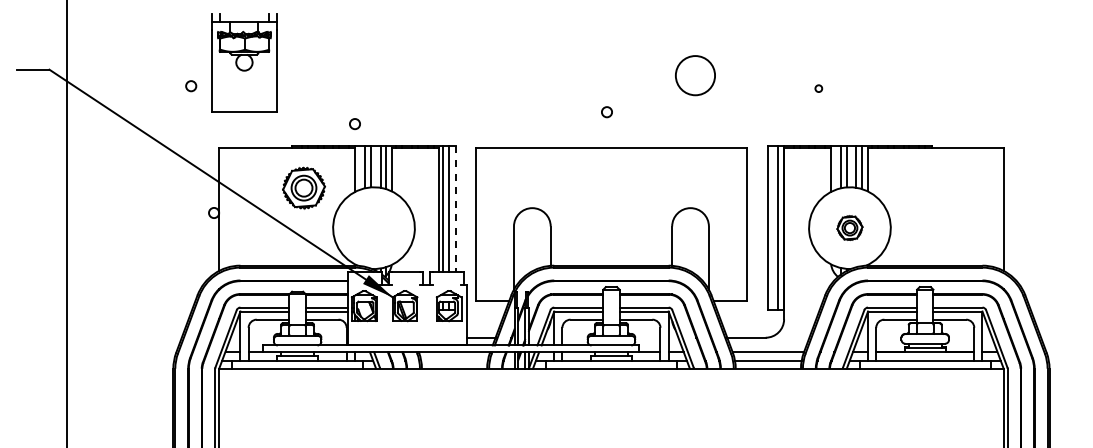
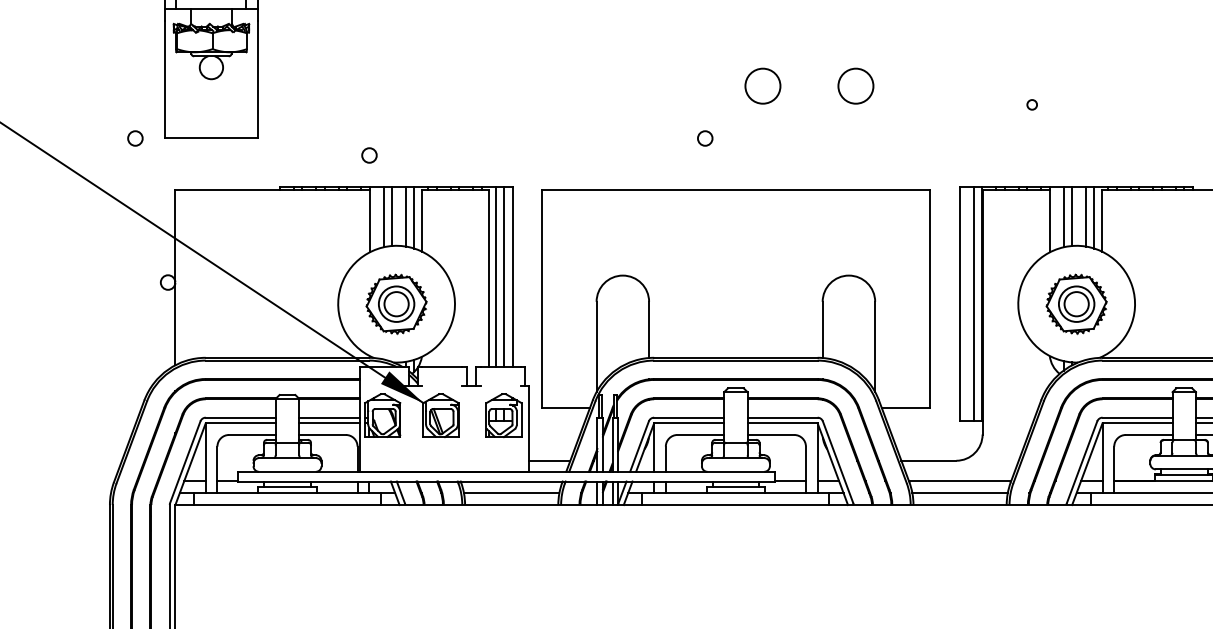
circle: (630, 75) -> (763, 86), added
circle: (695, 75) -> (855, 86), size x0.62
circle: (191, 86) -> (135, 138), moved
circle: (606, 112) -> (704, 138), moved
part: (303, 187) -> (395, 303), moved
line: (455, 209) -> (513, 277), dashed -> solid
part: (849, 227) -> (1076, 303), size x1.67
line: (454, 360) -> (511, 493), added

